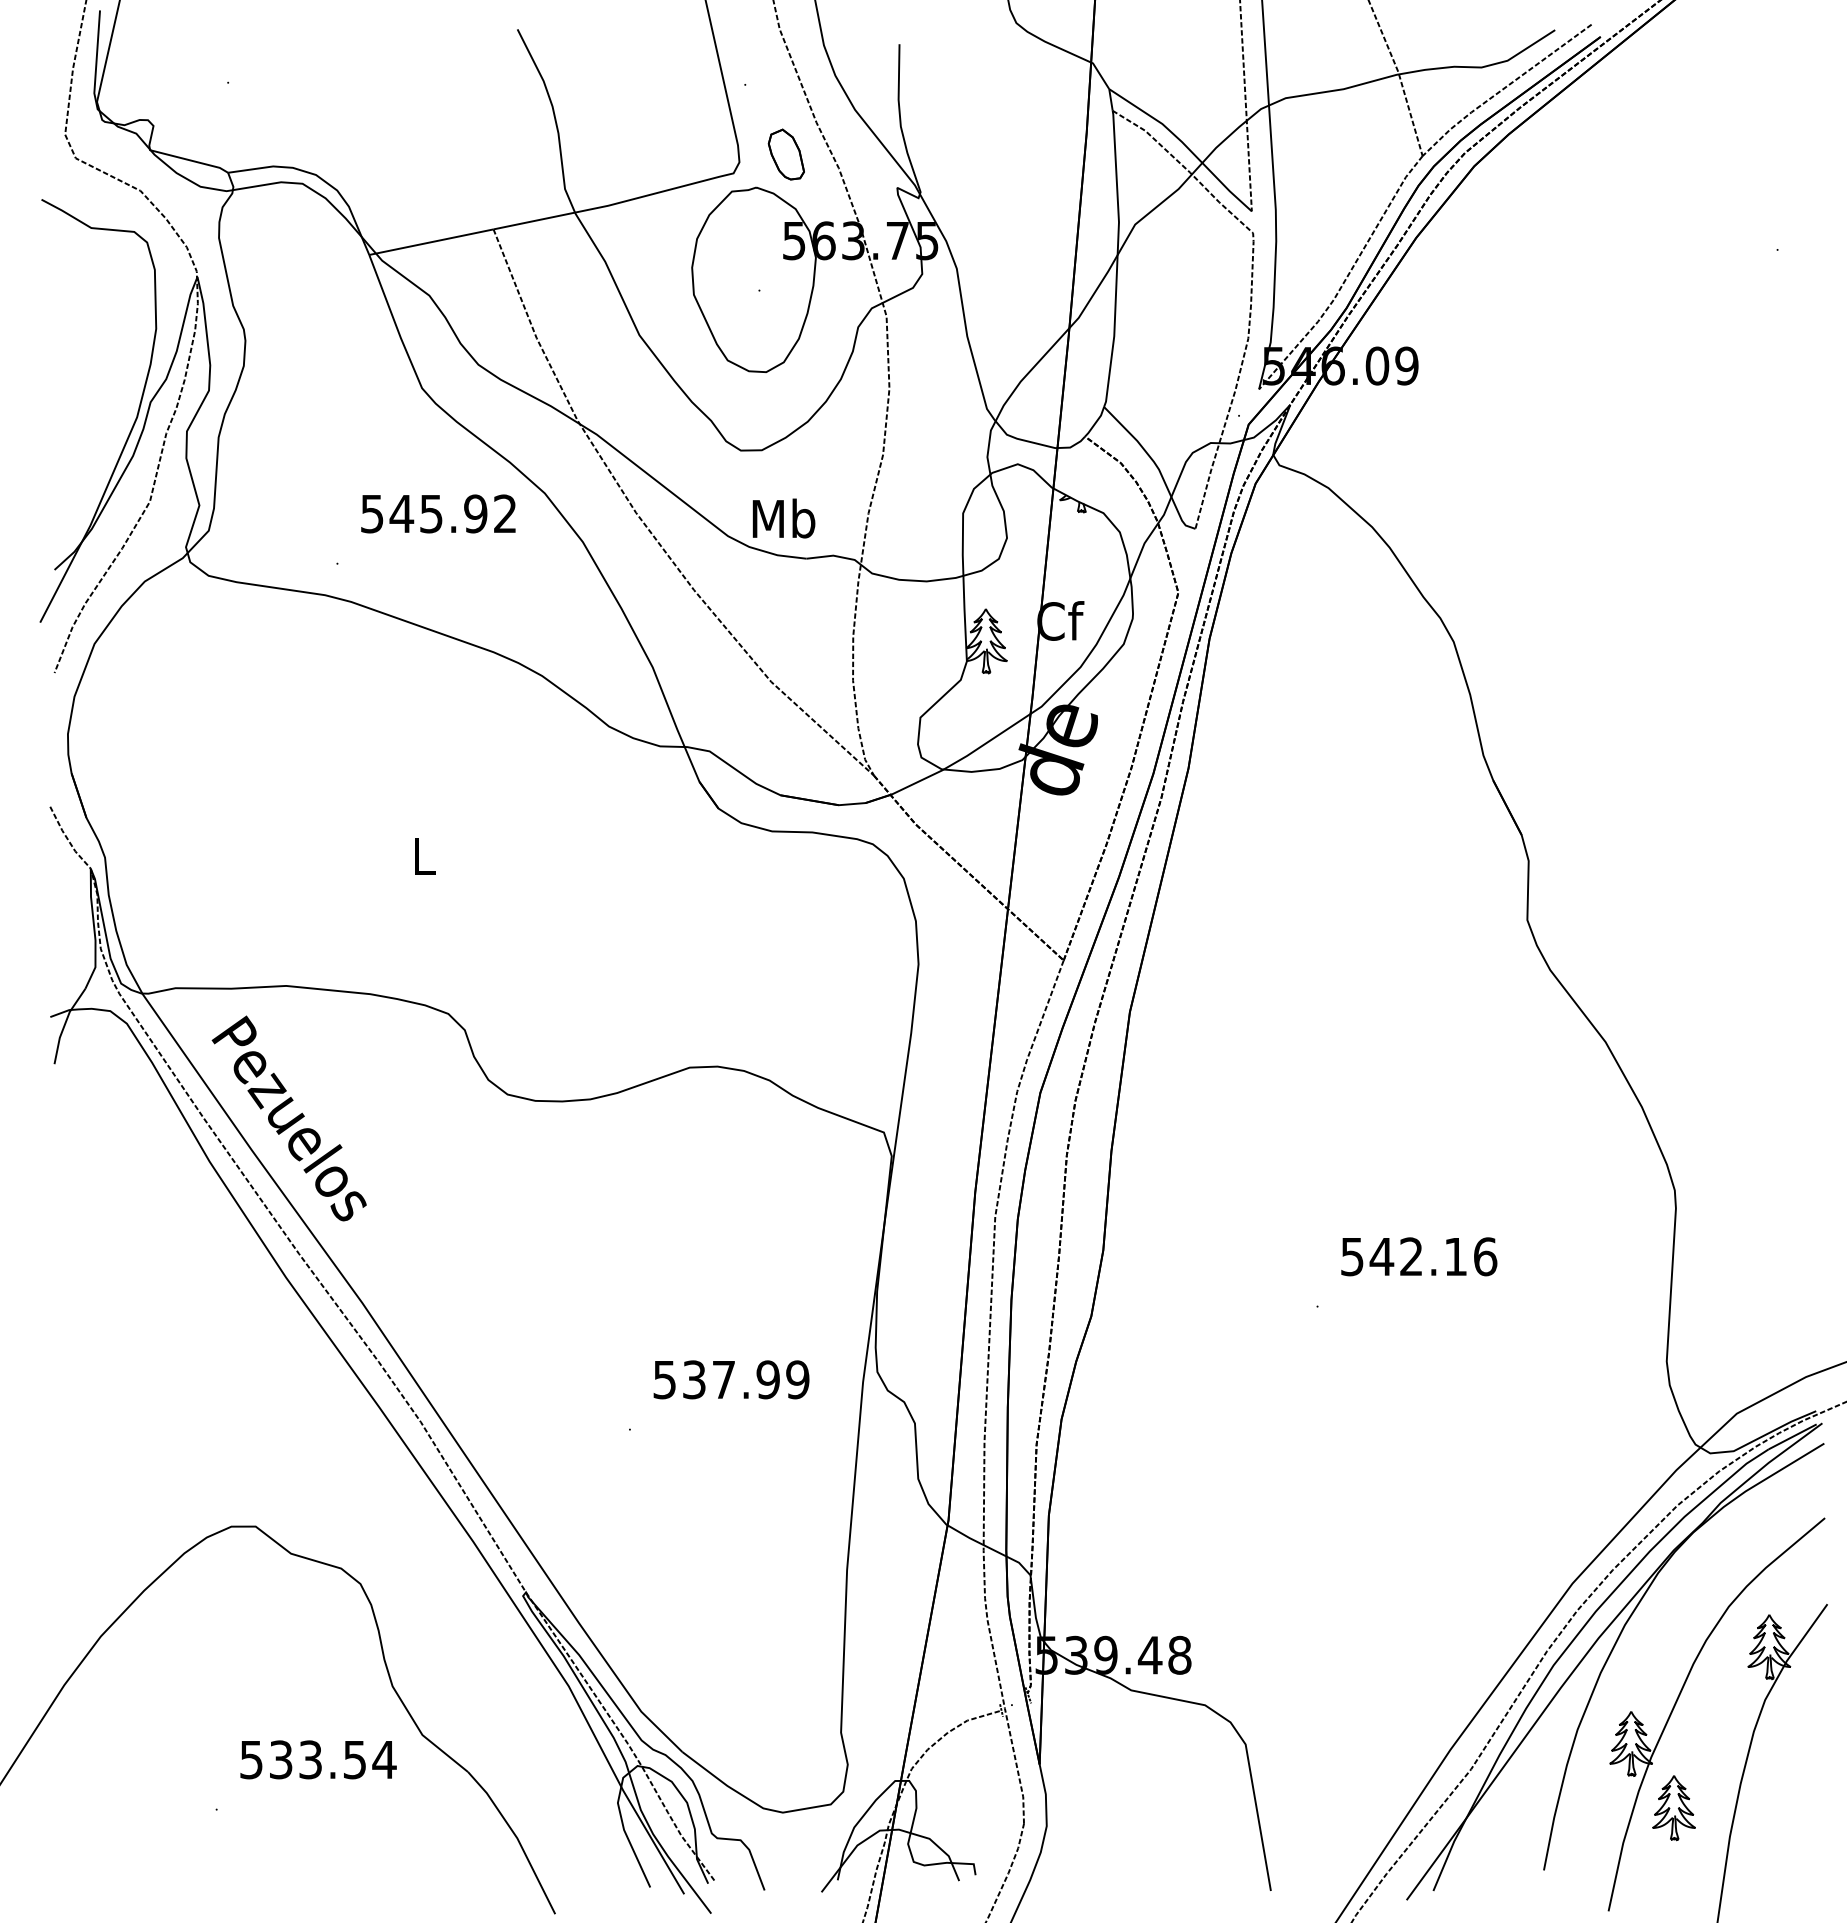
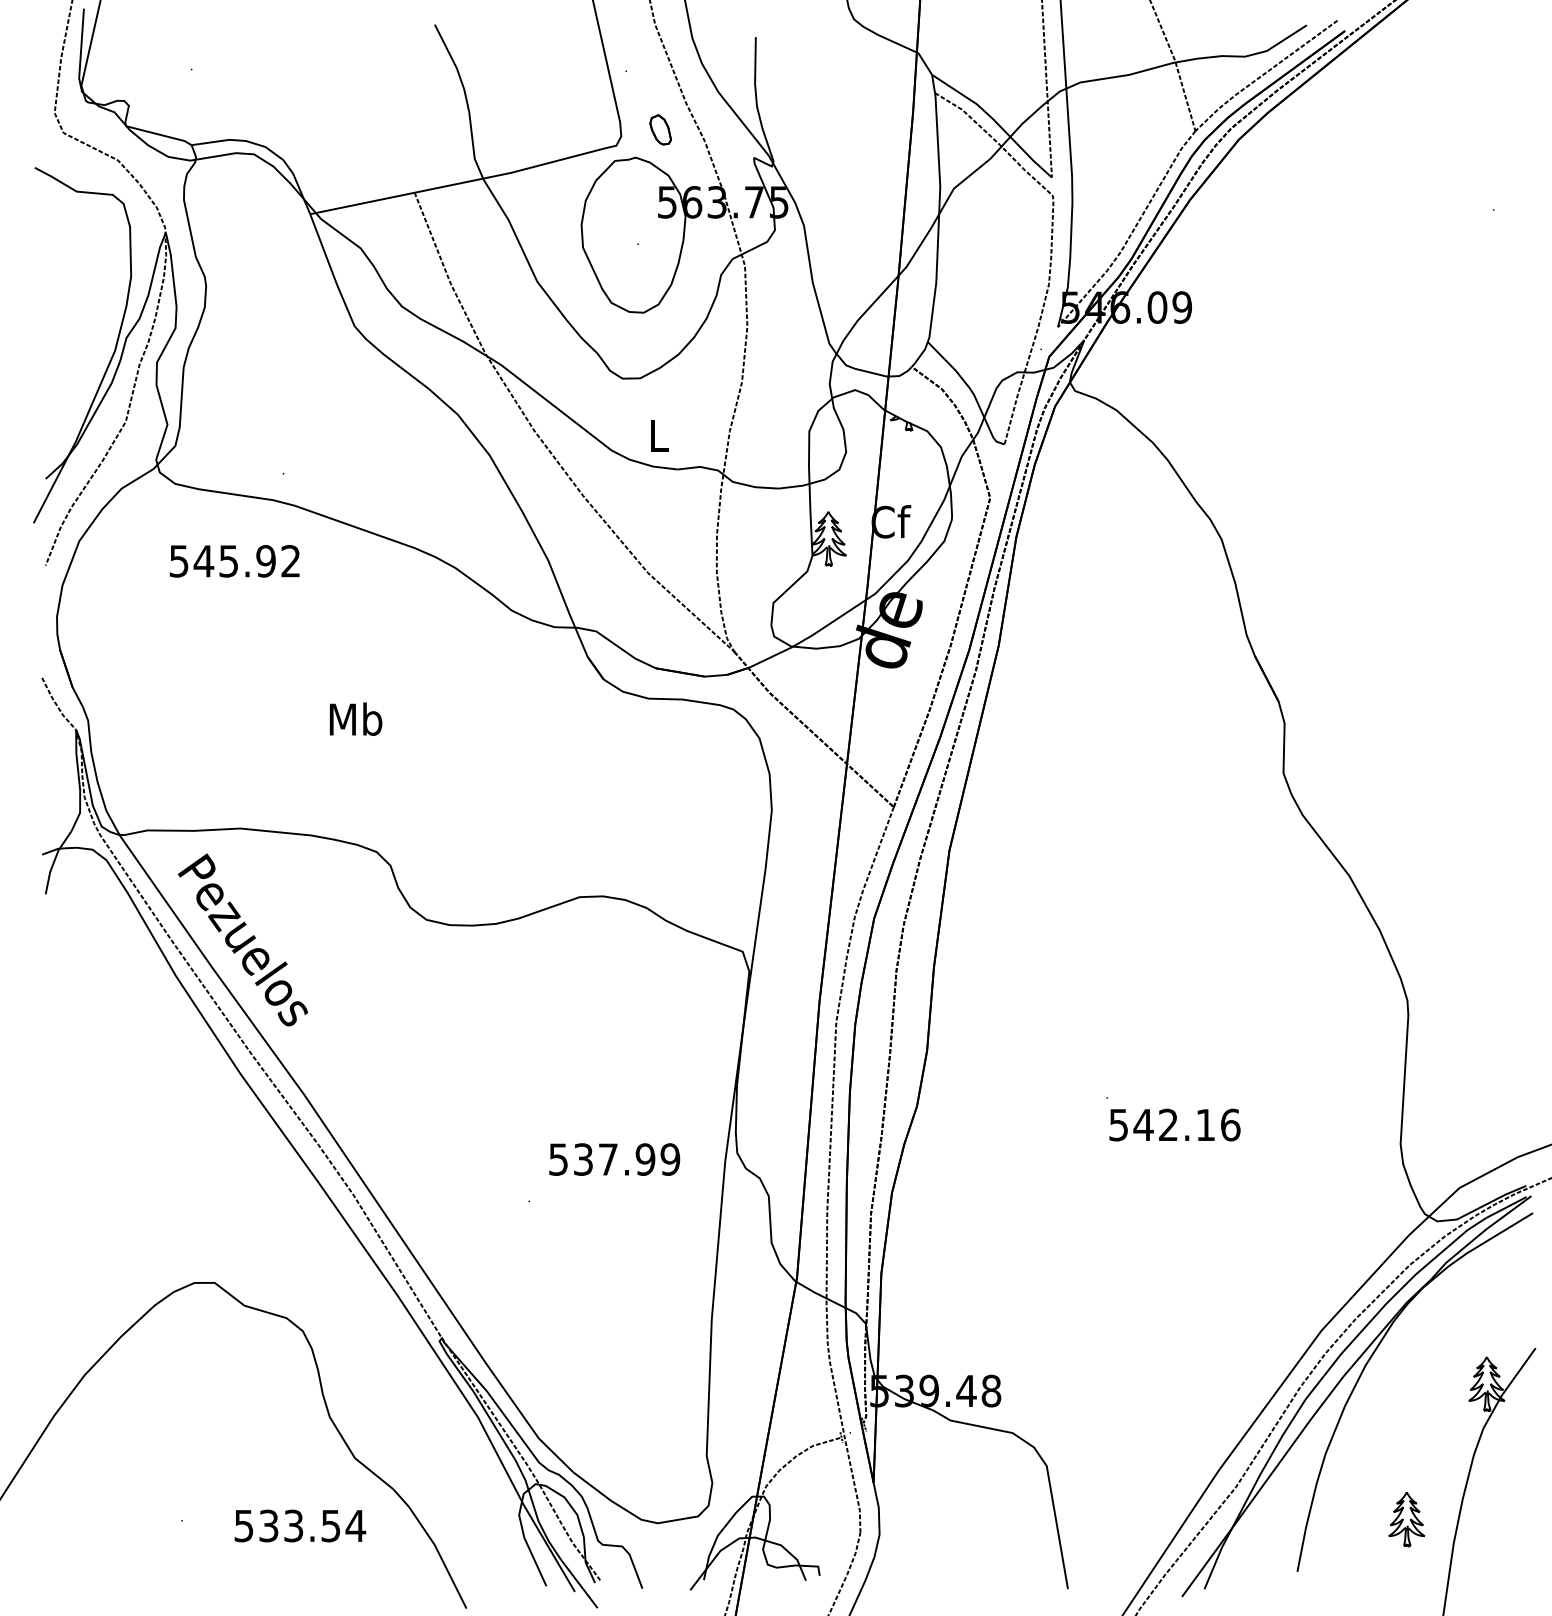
part: (785, 154) -> (660, 129), size x0.7
text: (438, 513) -> (234, 560), moved
text: (783, 518) -> (658, 435), Mb -> L
text: (423, 855) -> (355, 718), L -> Mb
text: (1419, 1256) -> (1175, 1124), moved
part: (1680, 1695) -> (1412, 1424), removed
text: (318, 1759) -> (300, 1525), moved

